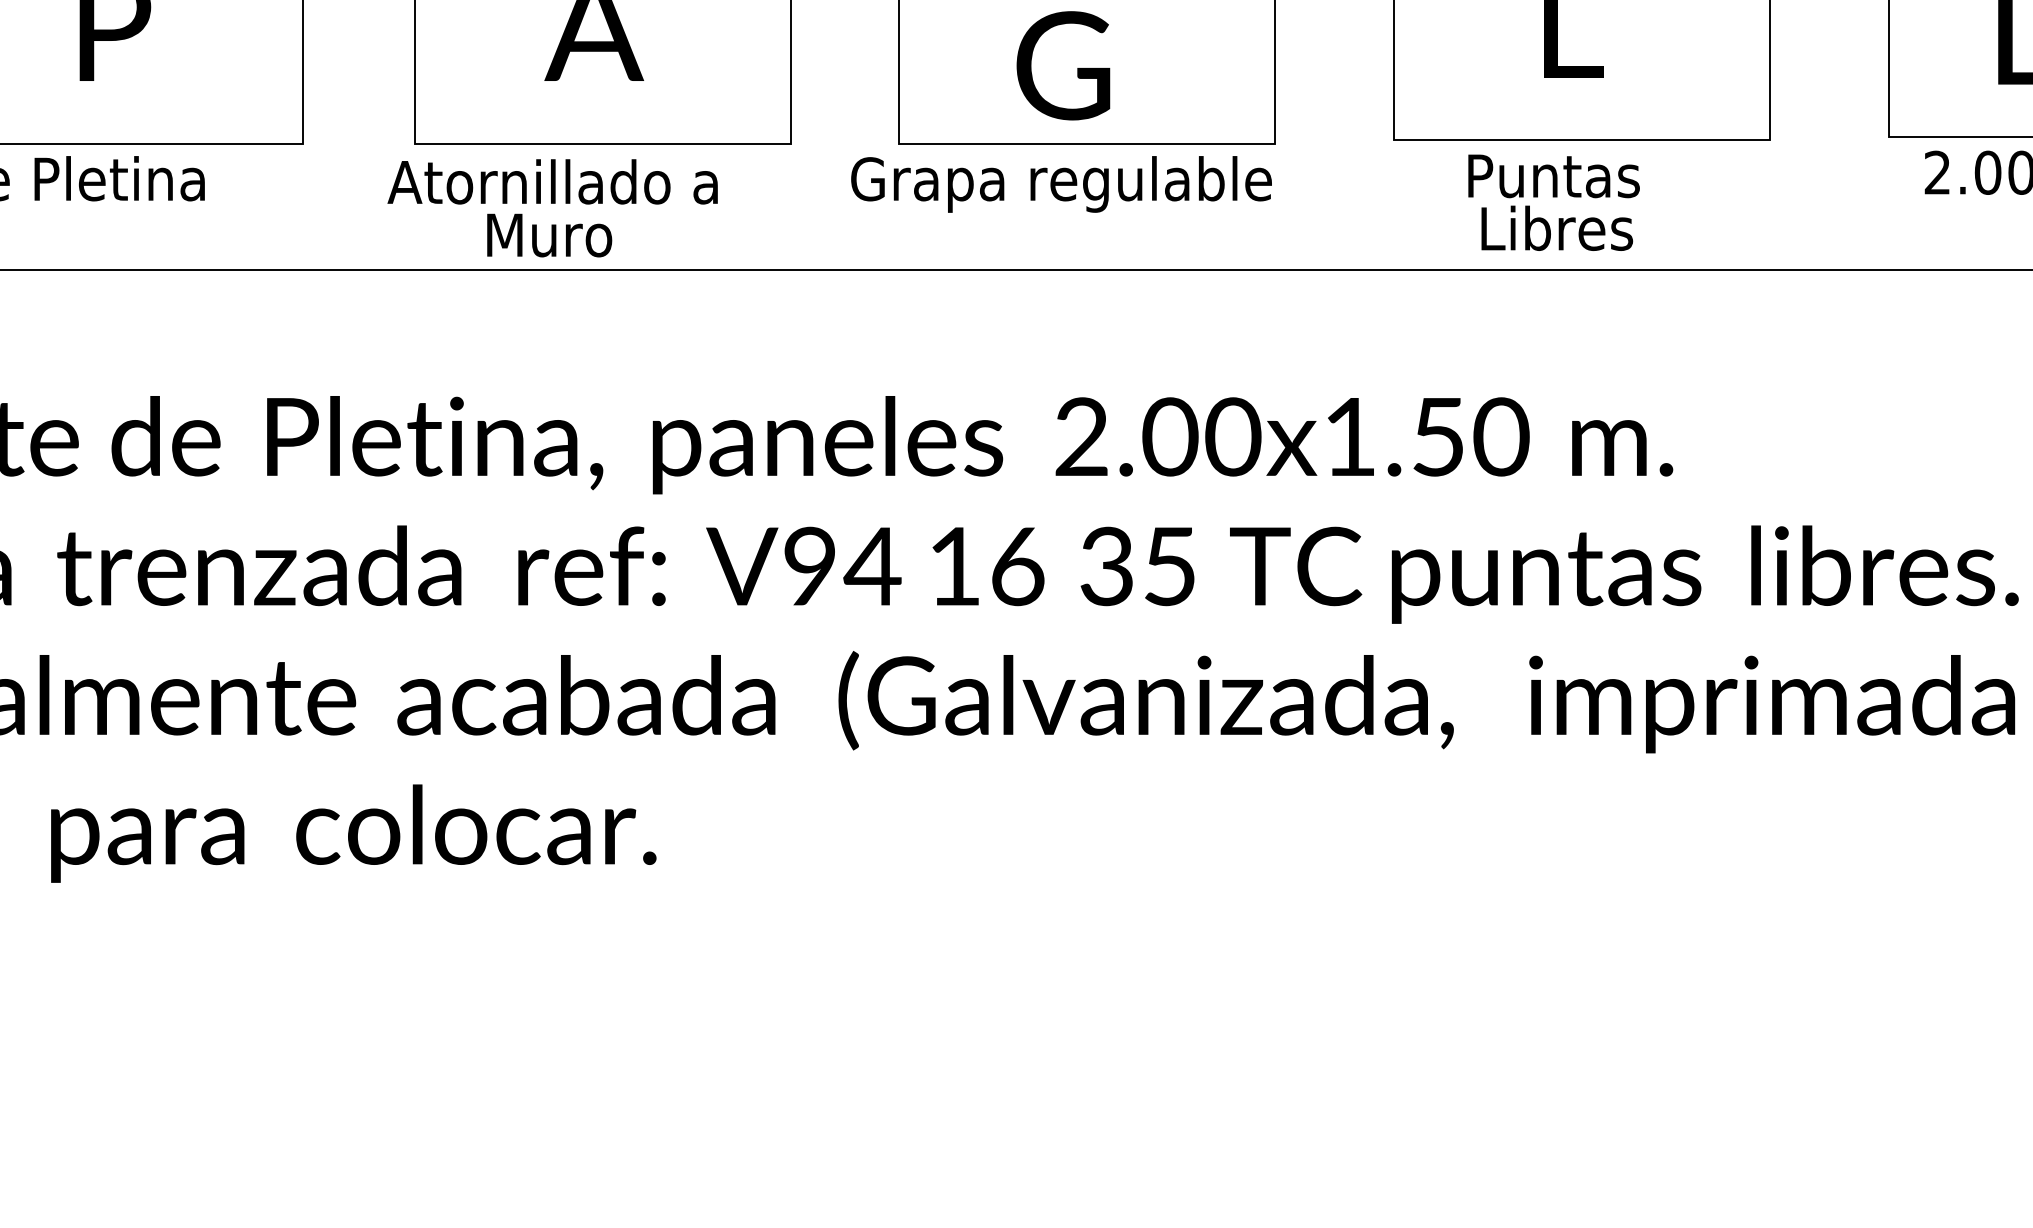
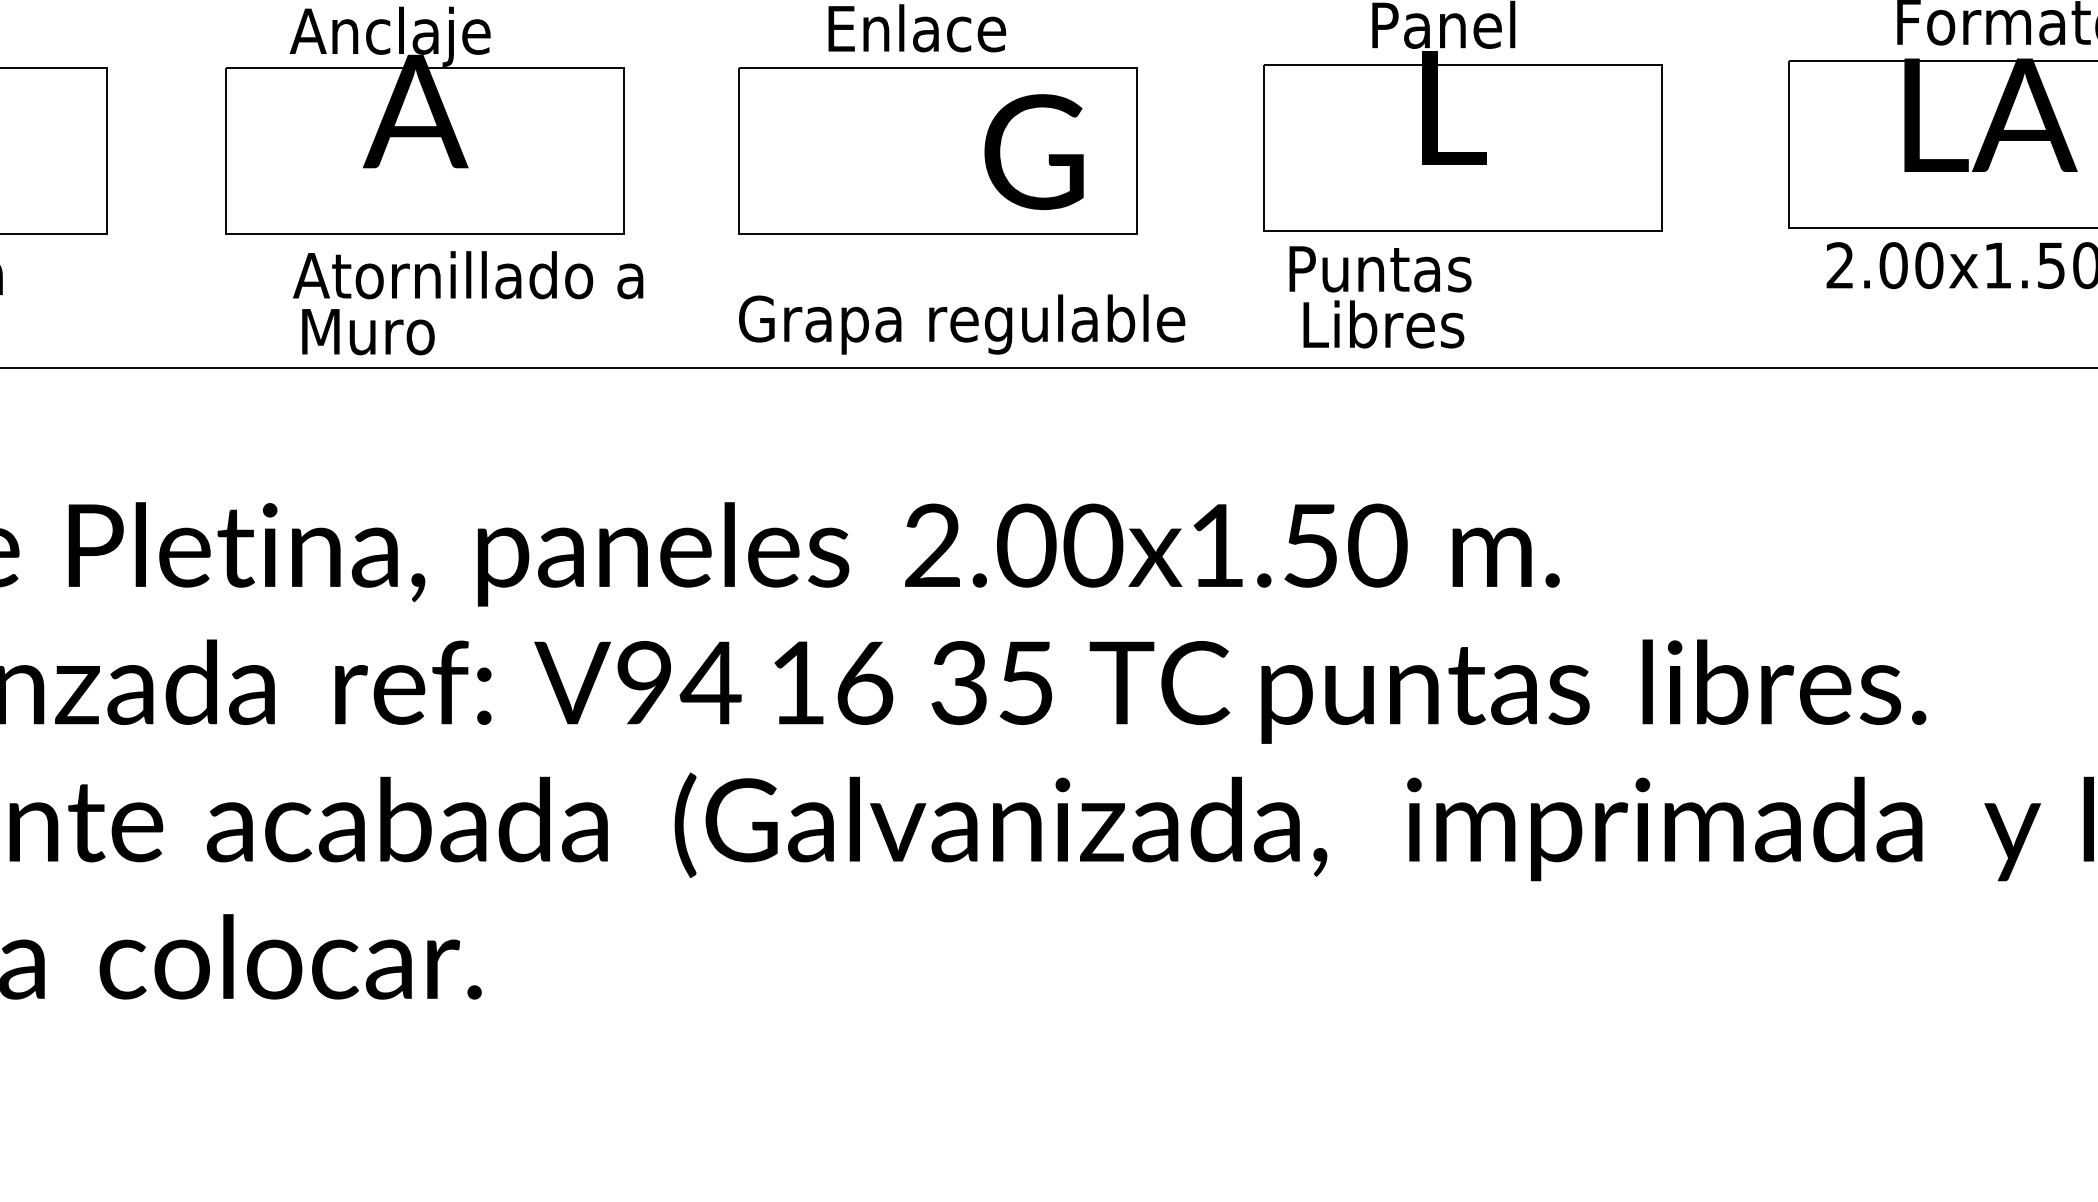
text: (1063, 65) -> (1034, 151), moved
text: (552, 181) -> (467, 274), moved
text: (1061, 184) -> (962, 324), moved
text: (1553, 202) -> (1379, 297), moved

